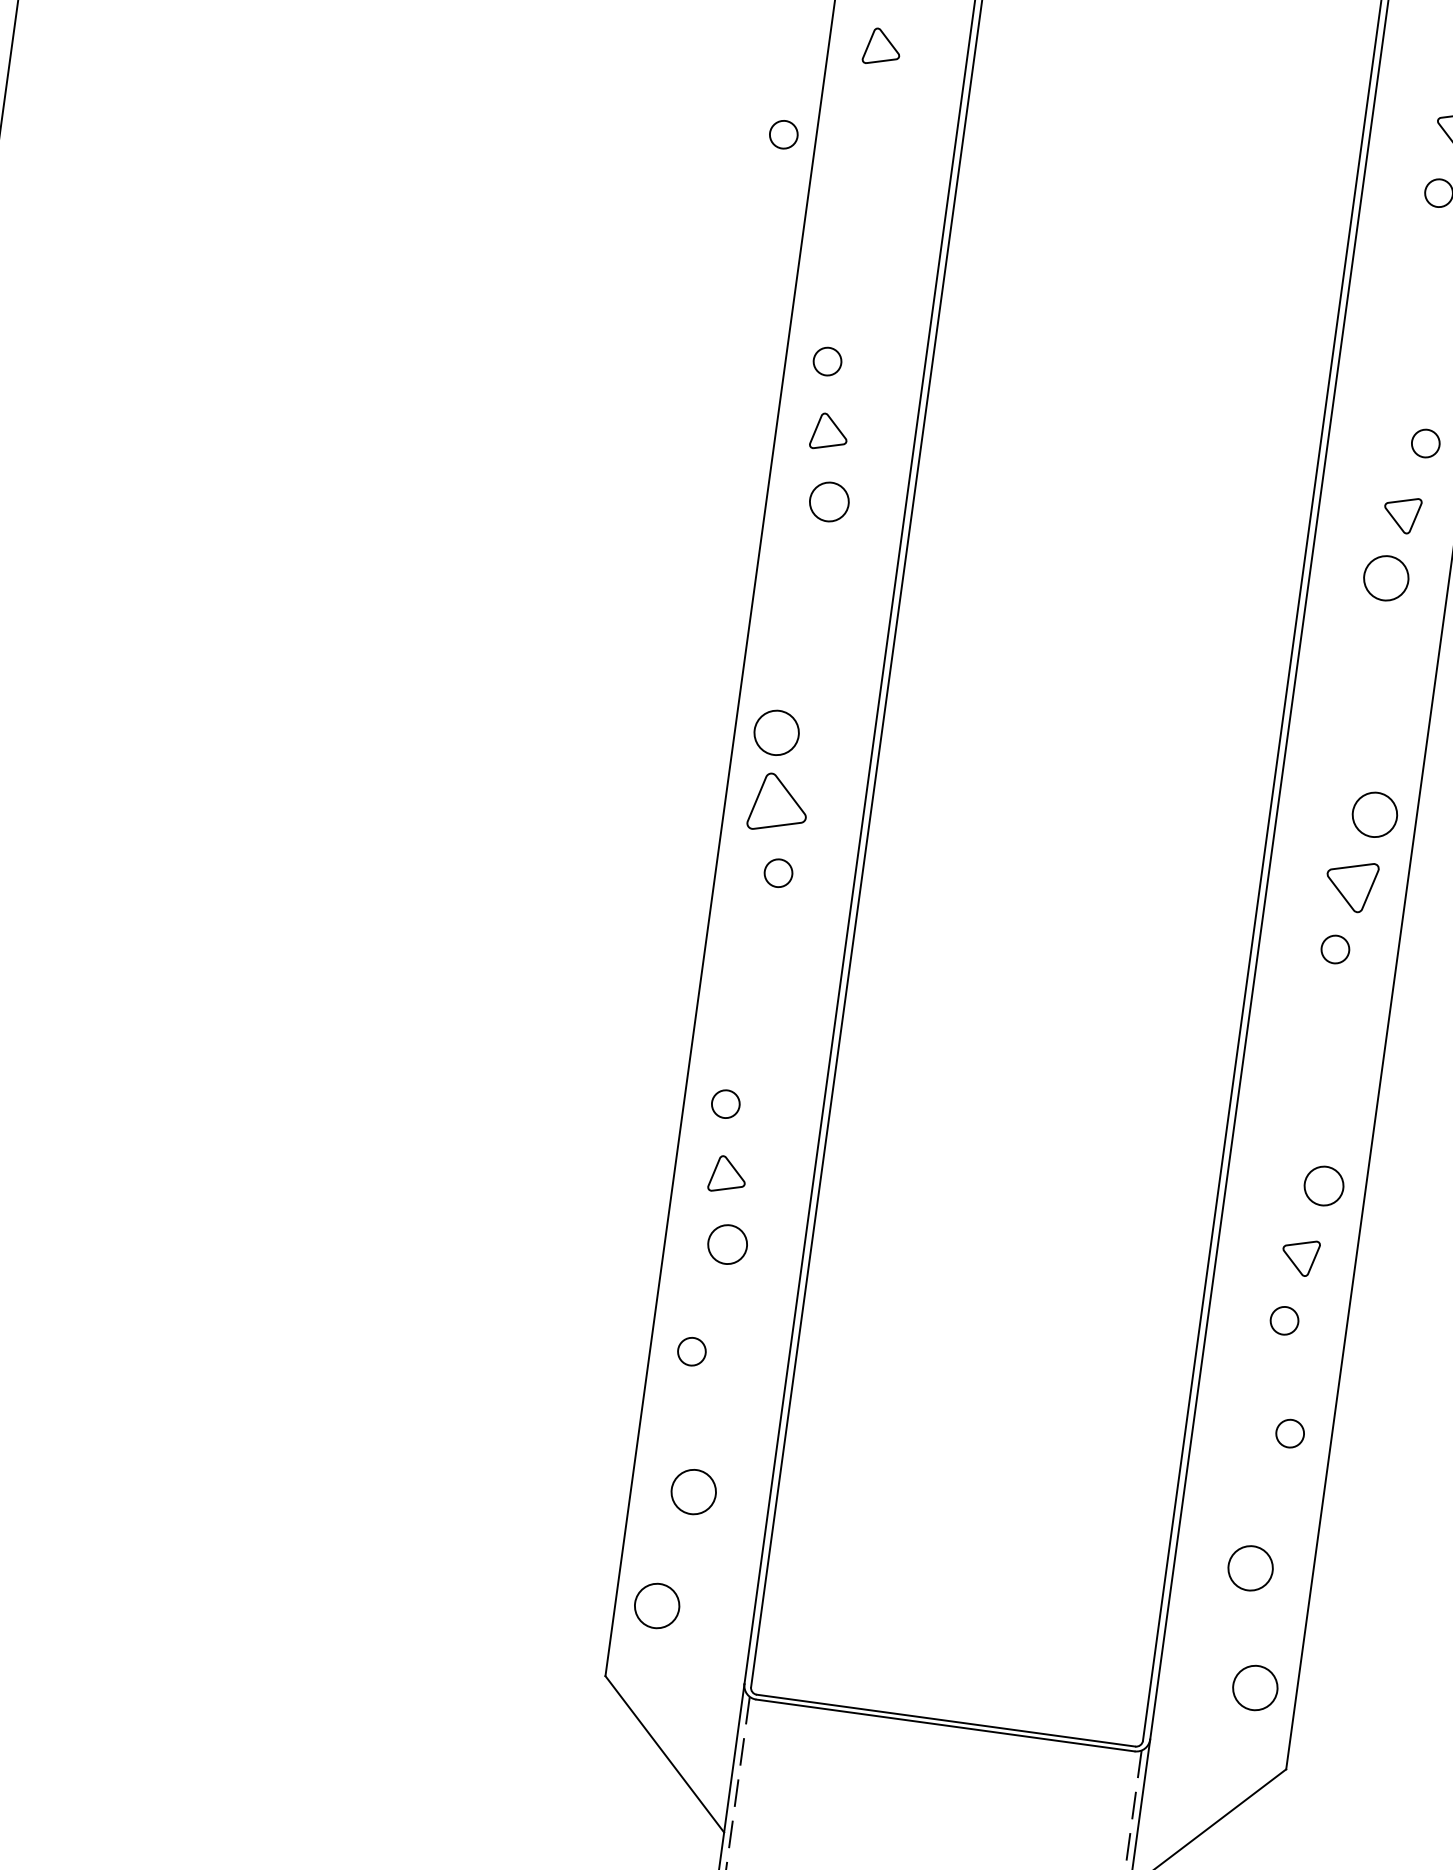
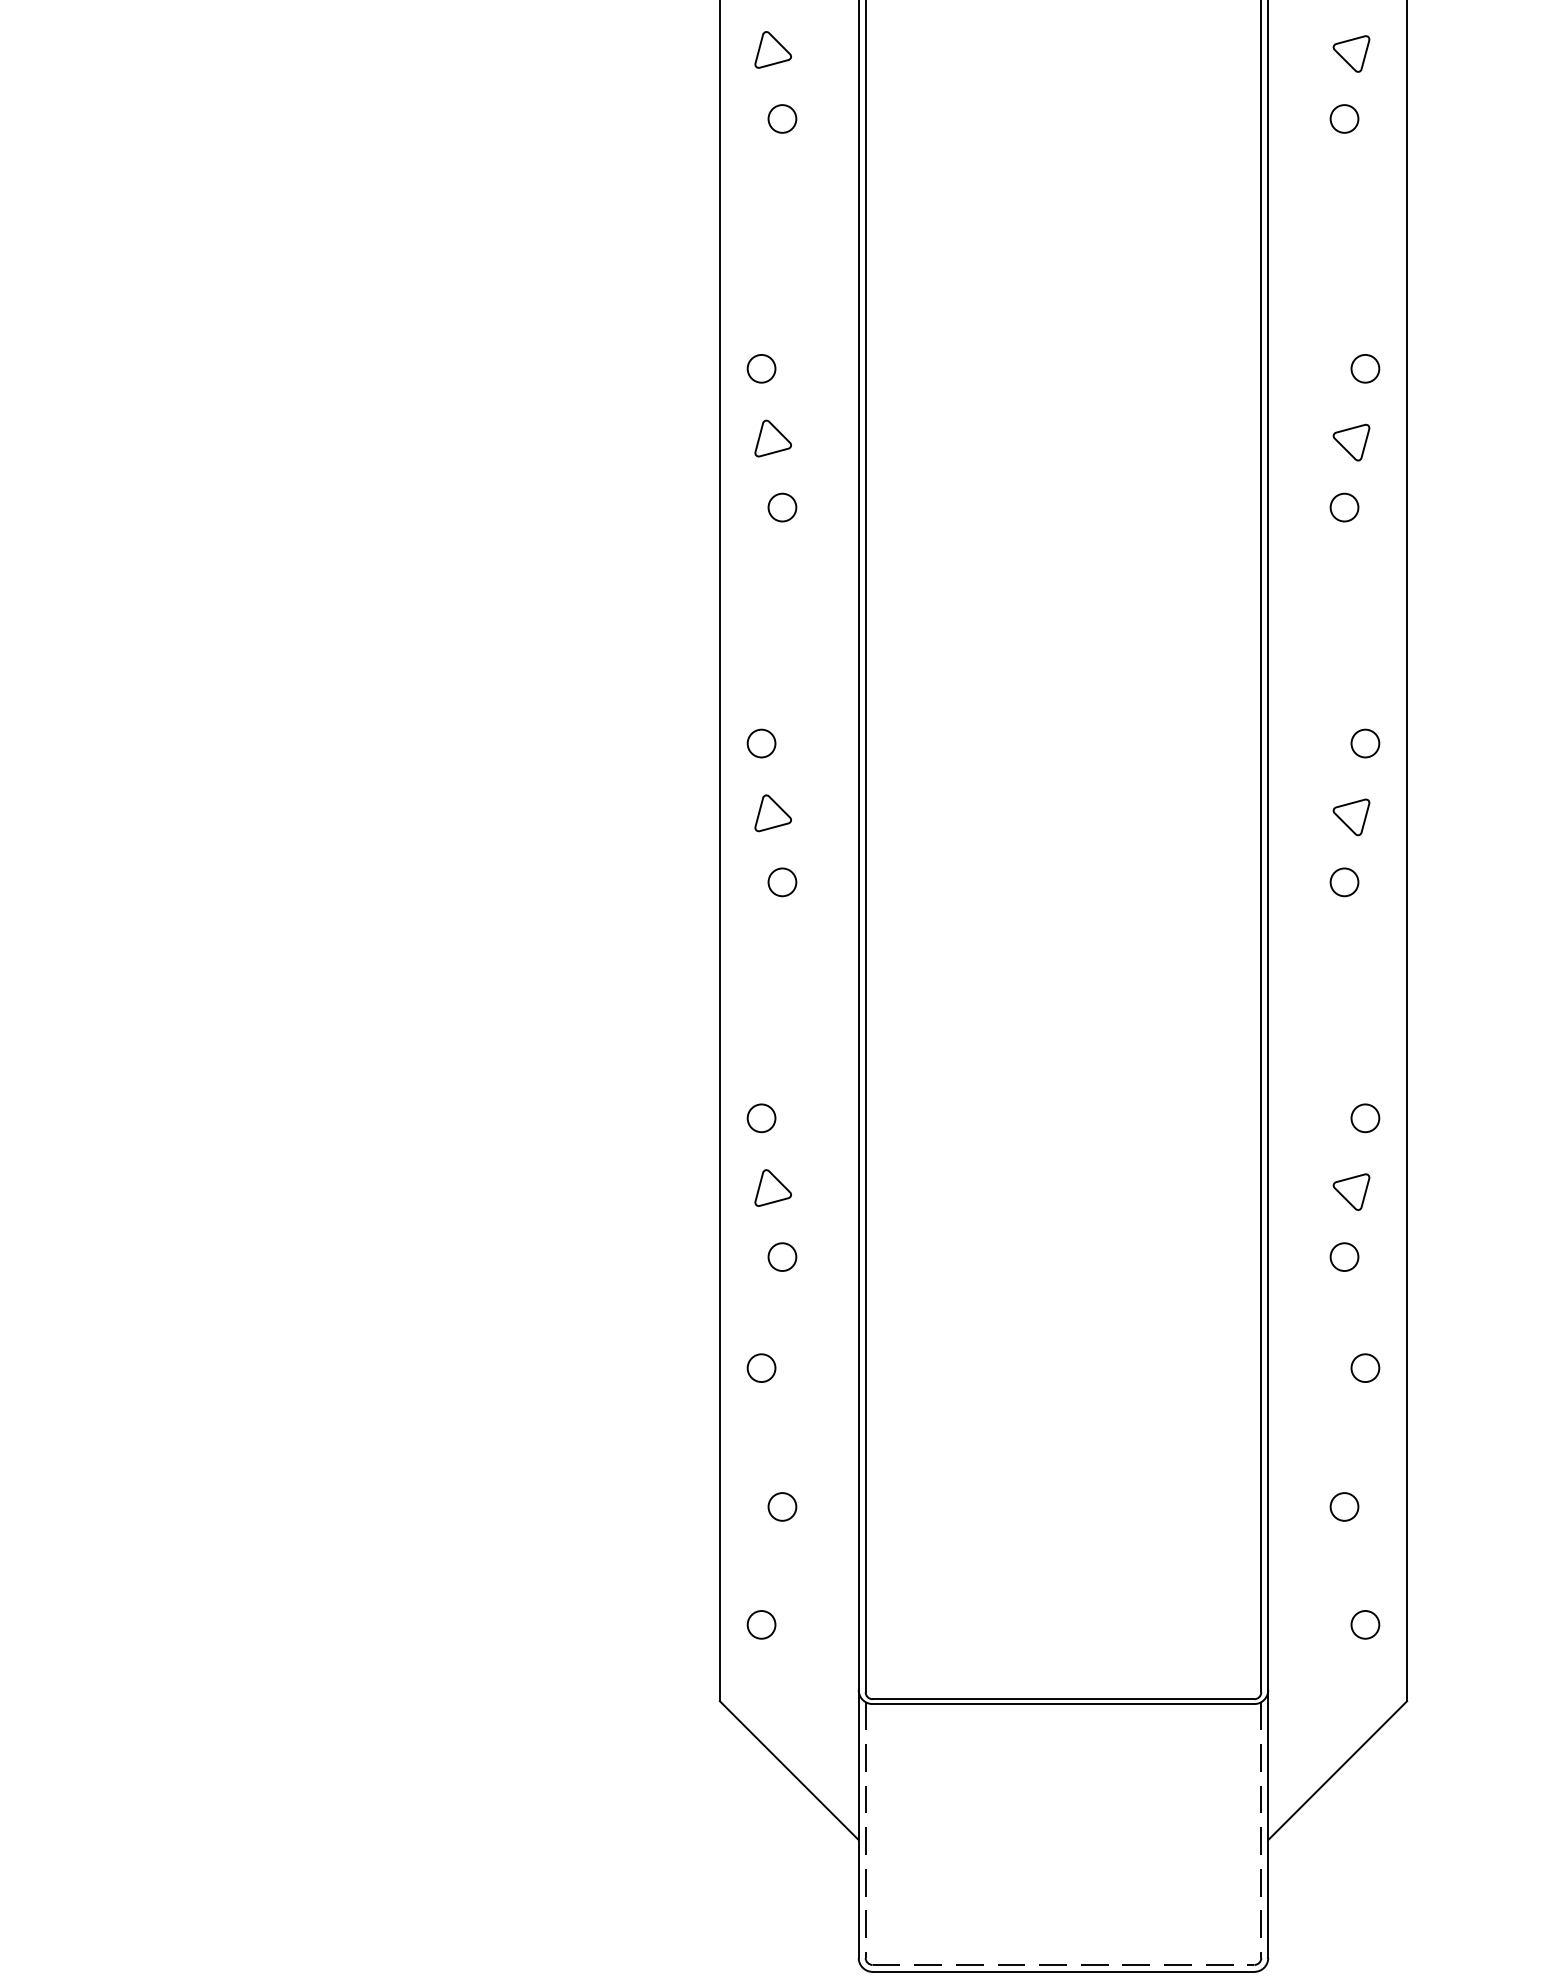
circle: (783, 134) -> (782, 118), moved
circle: (829, 501) -> (782, 507), size x0.71
circle: (1386, 578) -> (1344, 507), size x0.62
circle: (776, 732) -> (761, 743), size x0.62
part: (778, 803) -> (772, 813), size x0.62
circle: (1375, 814) -> (1365, 743), size x0.62
part: (1351, 886) -> (1351, 817), size x0.71
circle: (1324, 1186) -> (1365, 1118), size x0.71
circle: (727, 1243) -> (782, 1256), size x0.71
circle: (693, 1491) -> (782, 1506), size x0.62
circle: (1250, 1567) -> (1344, 1506), size x0.62
circle: (657, 1605) -> (761, 1624), size x0.62
circle: (1255, 1687) -> (1365, 1624), size x0.62

